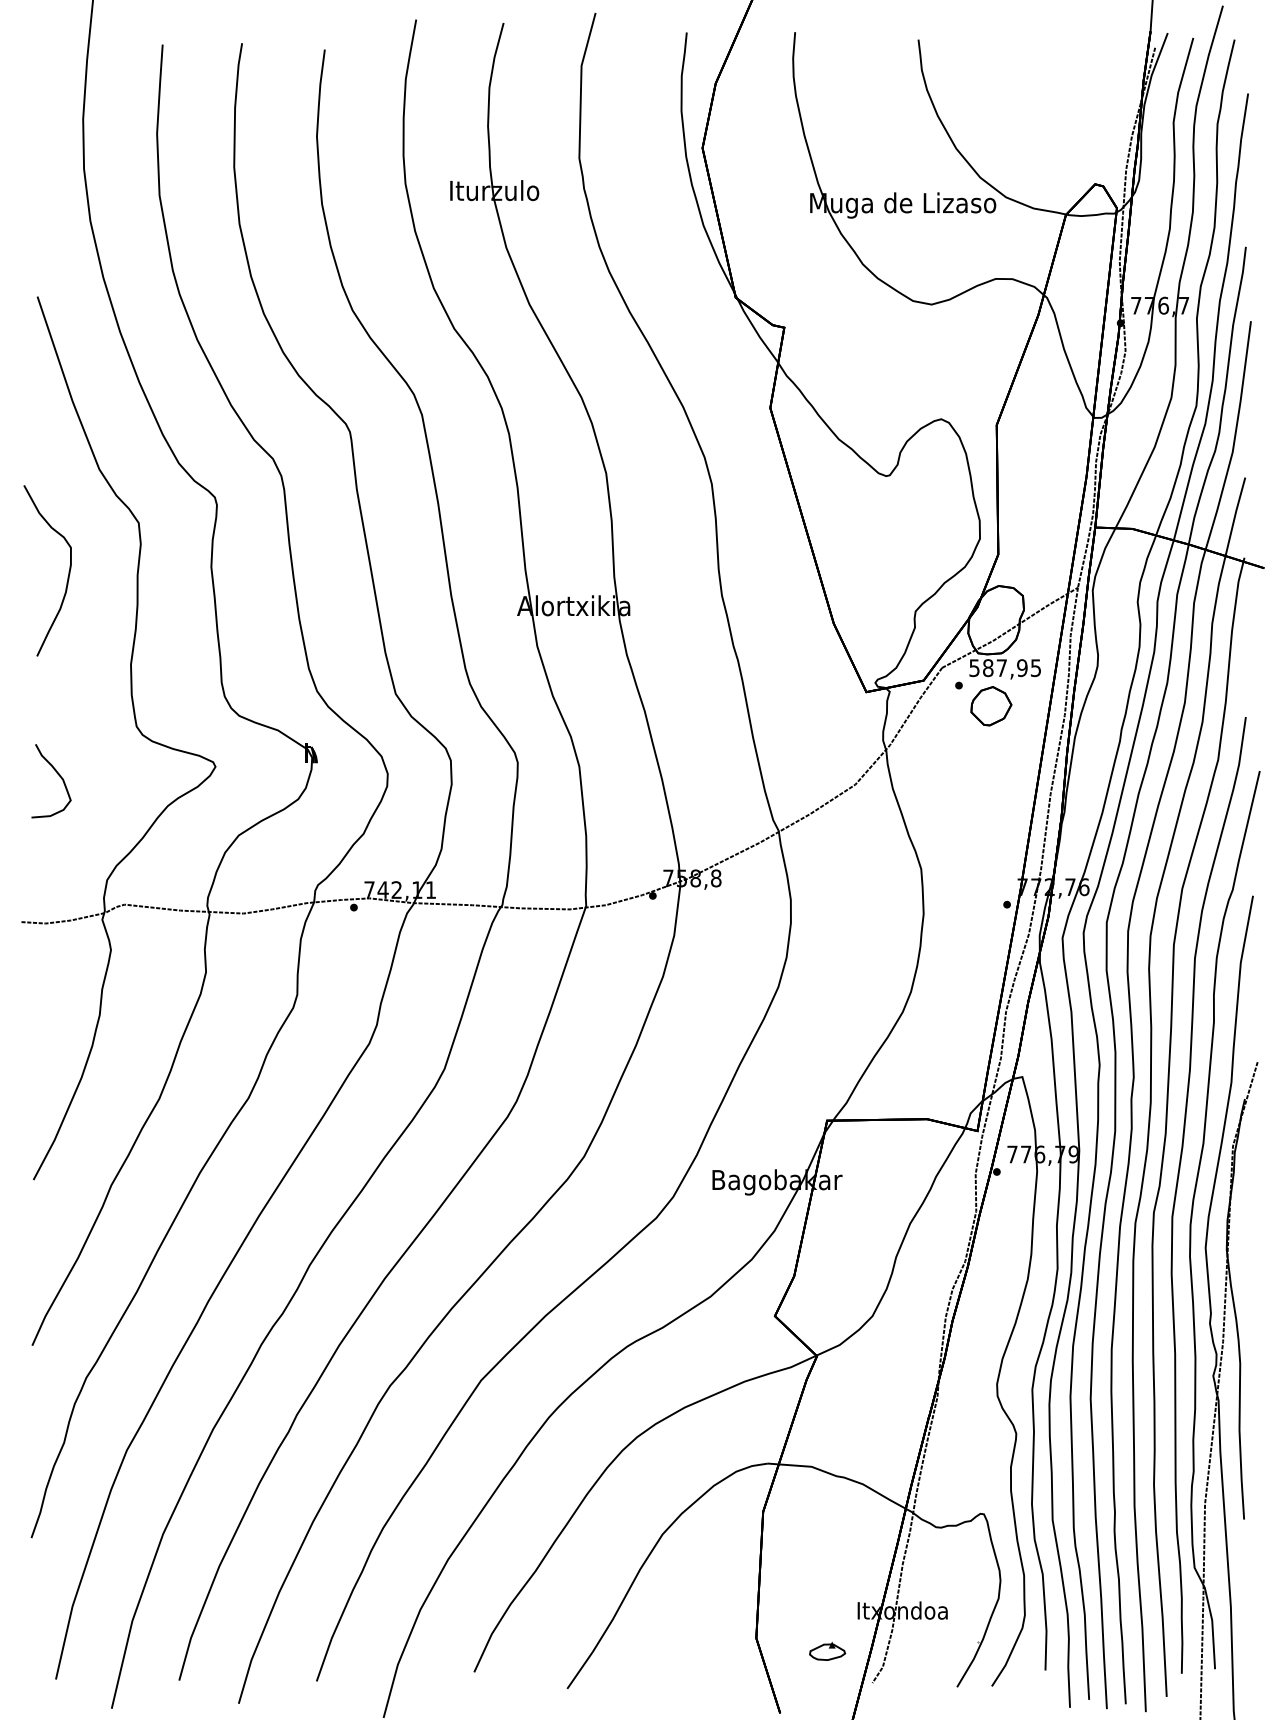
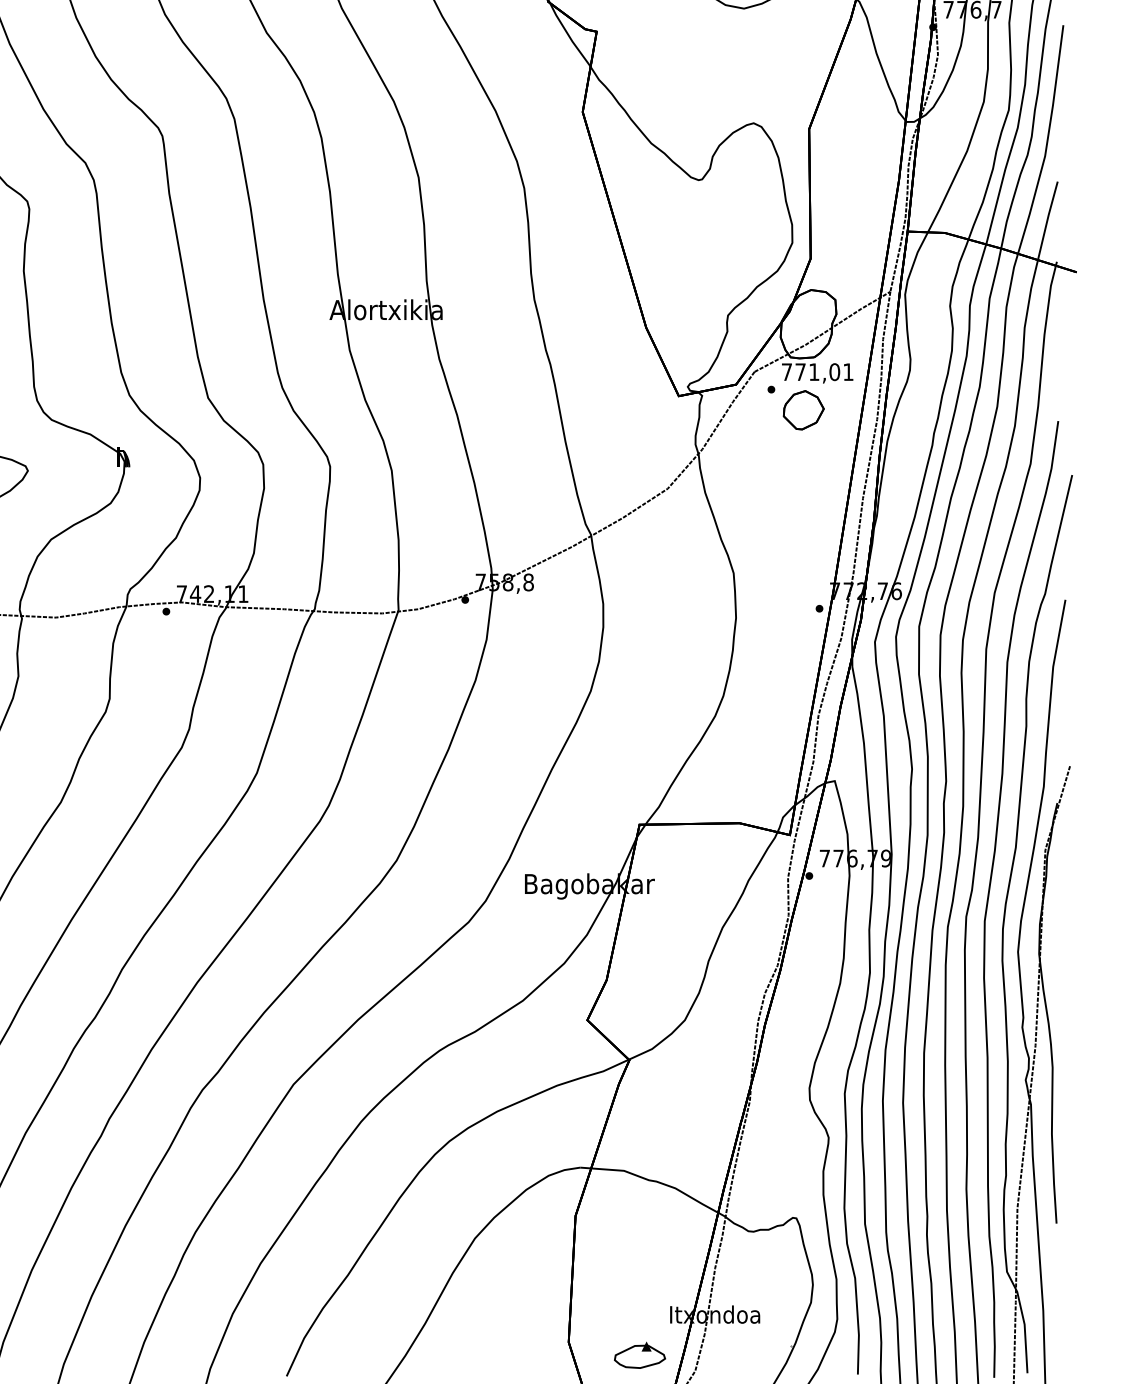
text: (1004, 668) -> (816, 372), 587,95 -> 771,01
part: (827, 1650) -> (639, 1354), size x1.43

